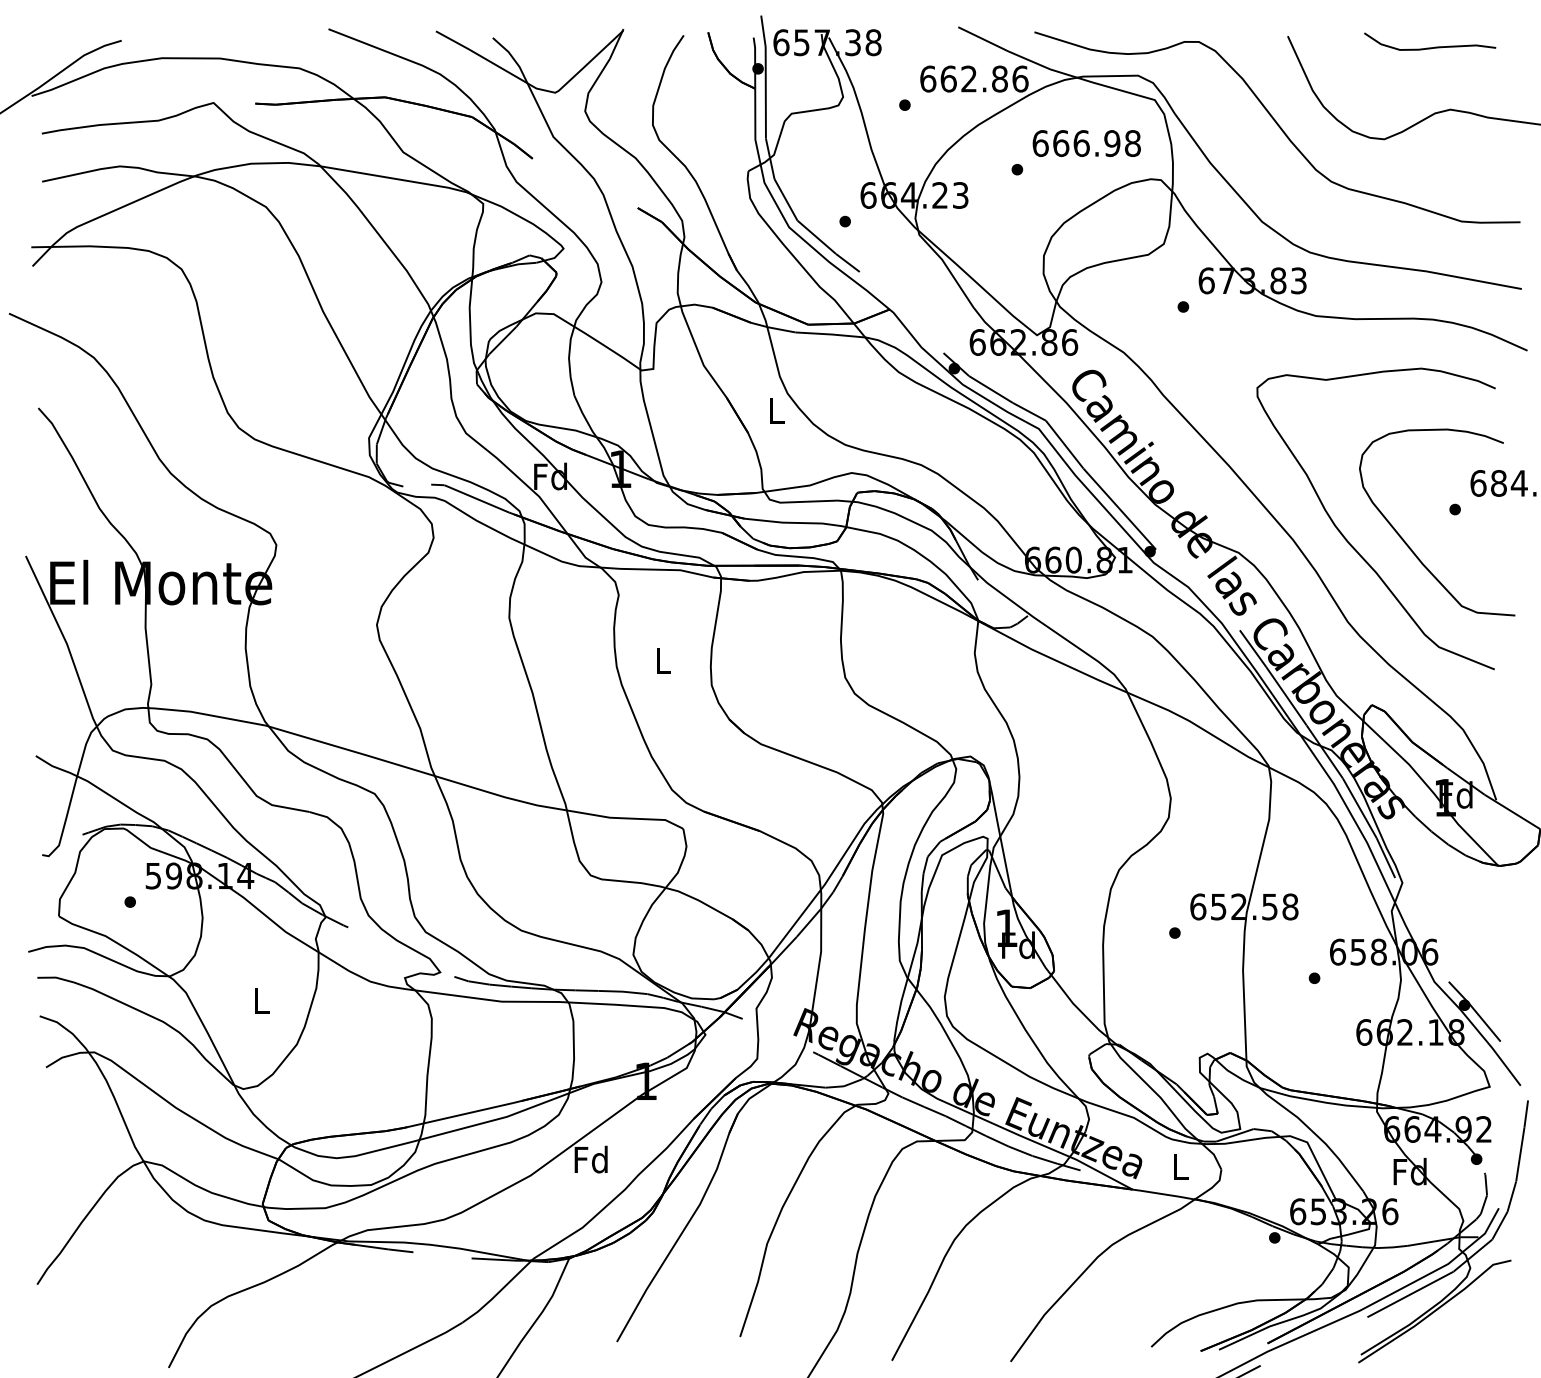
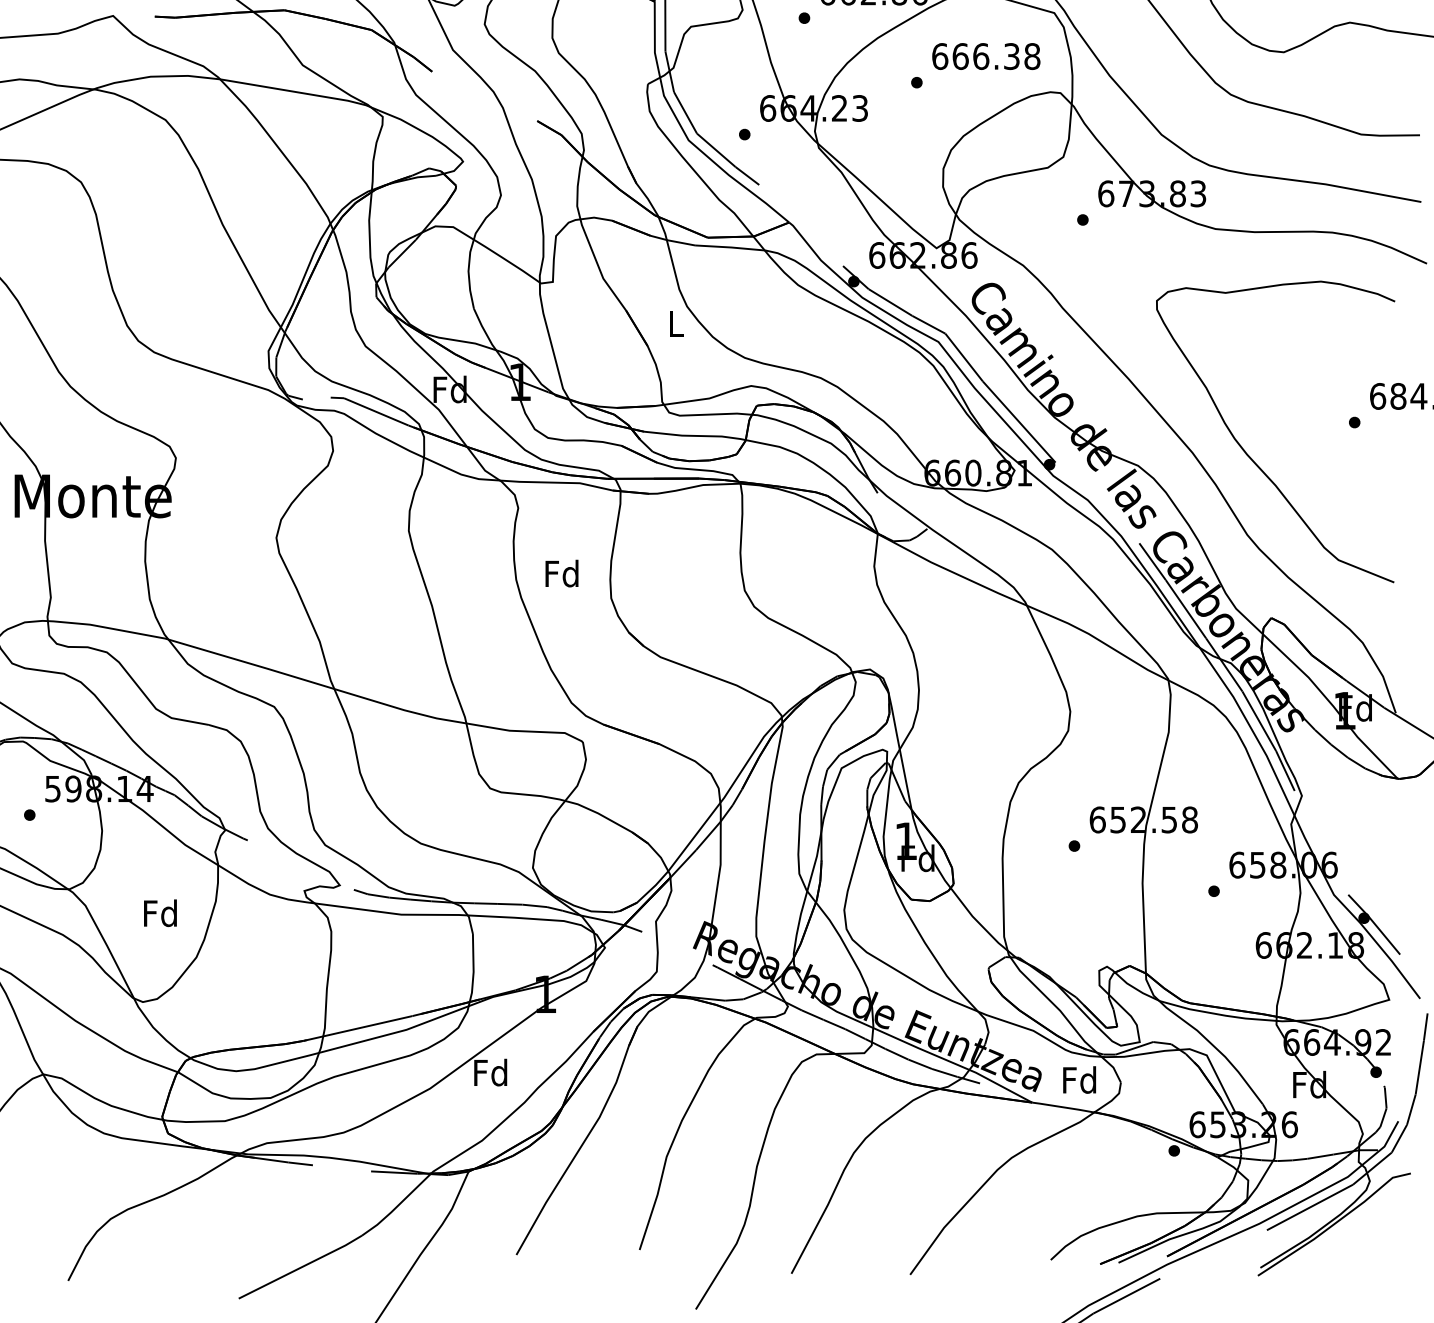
text: (1112, 143) -> (1012, 56), 666.98 -> 666.38
curve: (1407, 543) -> (1307, 456), removed
text: (662, 660) -> (562, 573), L -> Fd
text: (260, 1000) -> (160, 913), L -> Fd
text: (1179, 1166) -> (1079, 1079), L -> Fd

